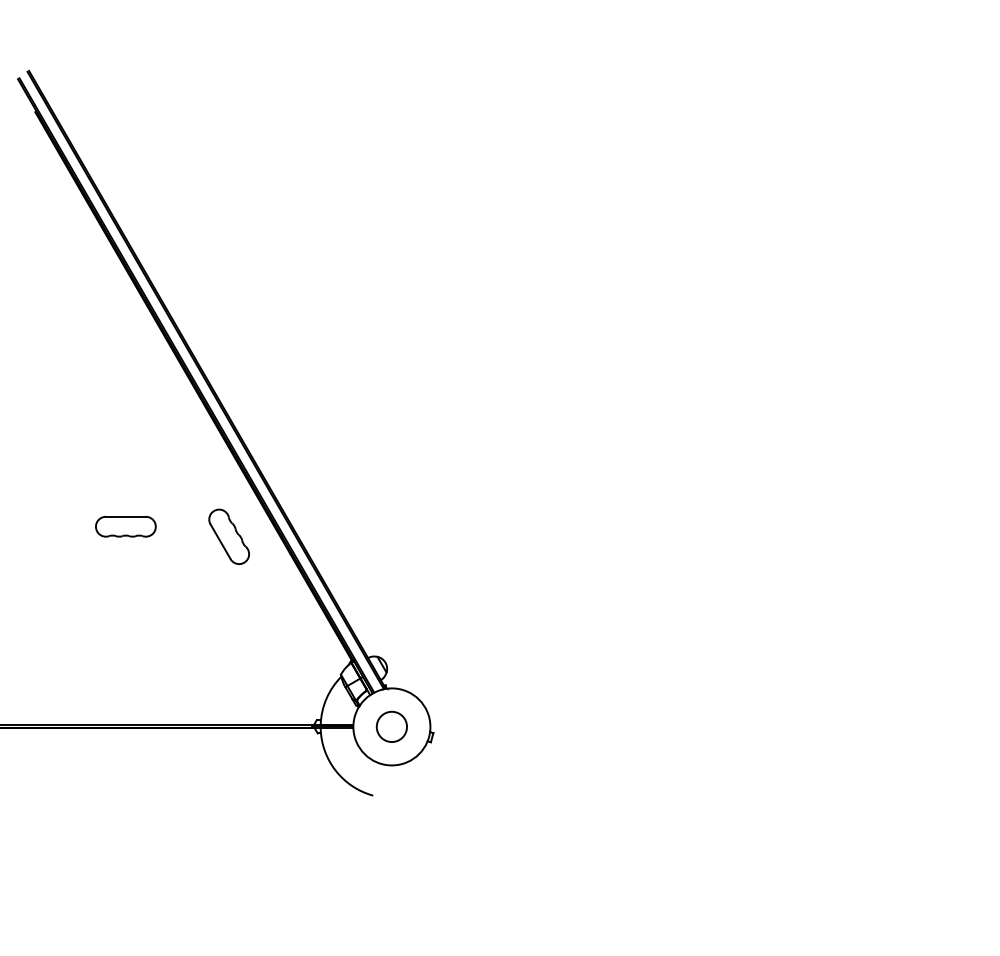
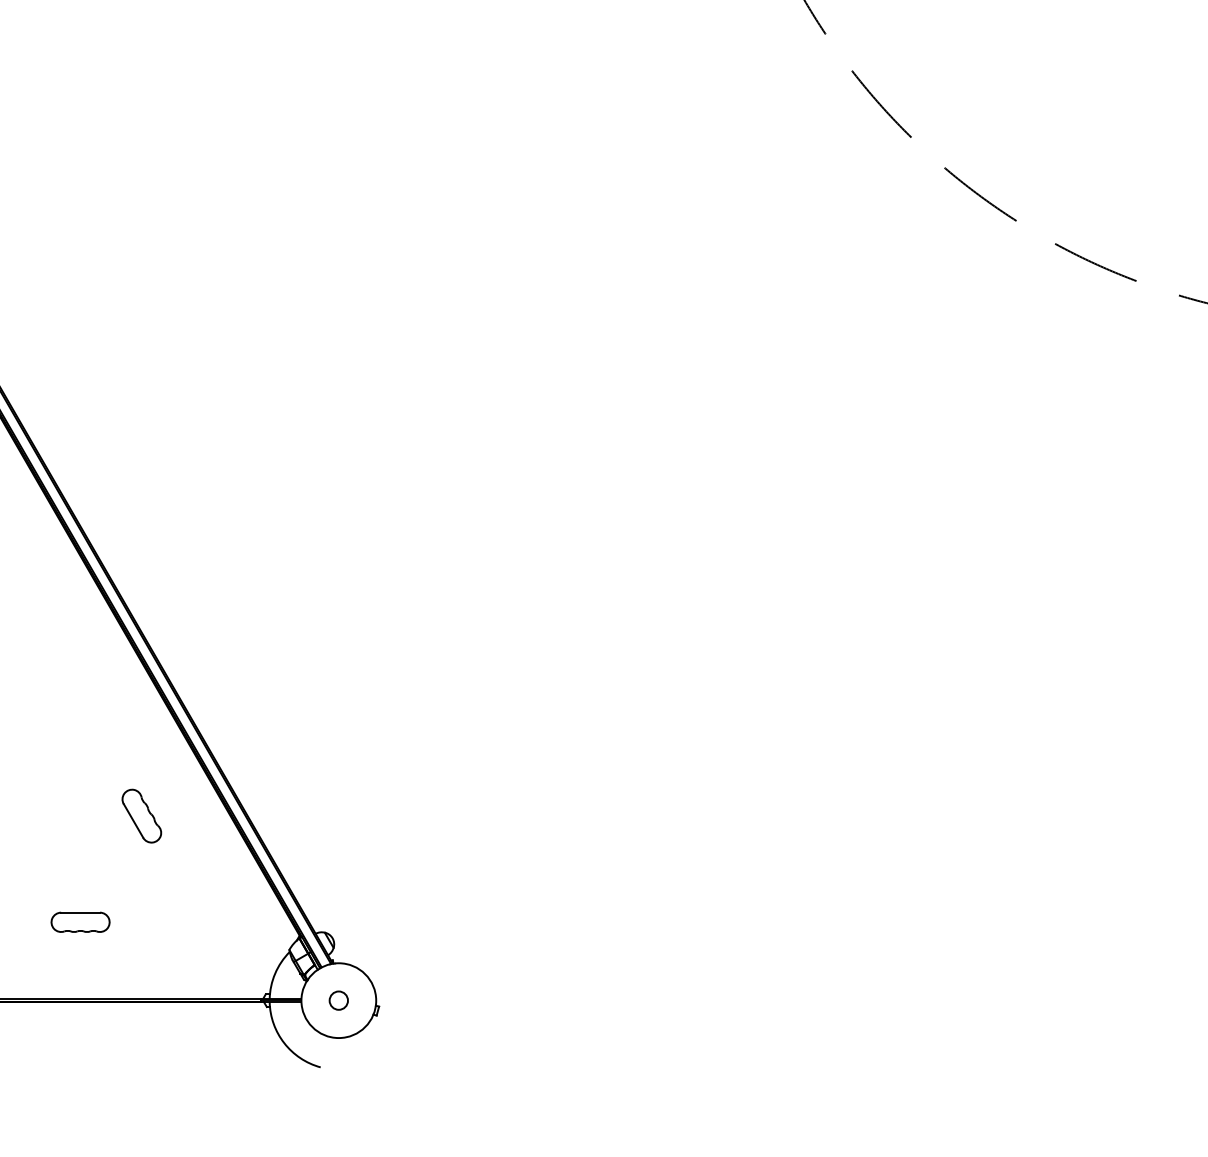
part: (125, 525) -> (80, 921), moved
part: (228, 536) -> (141, 815), moved
circle: (391, 726) -> (338, 1000), size x0.62

